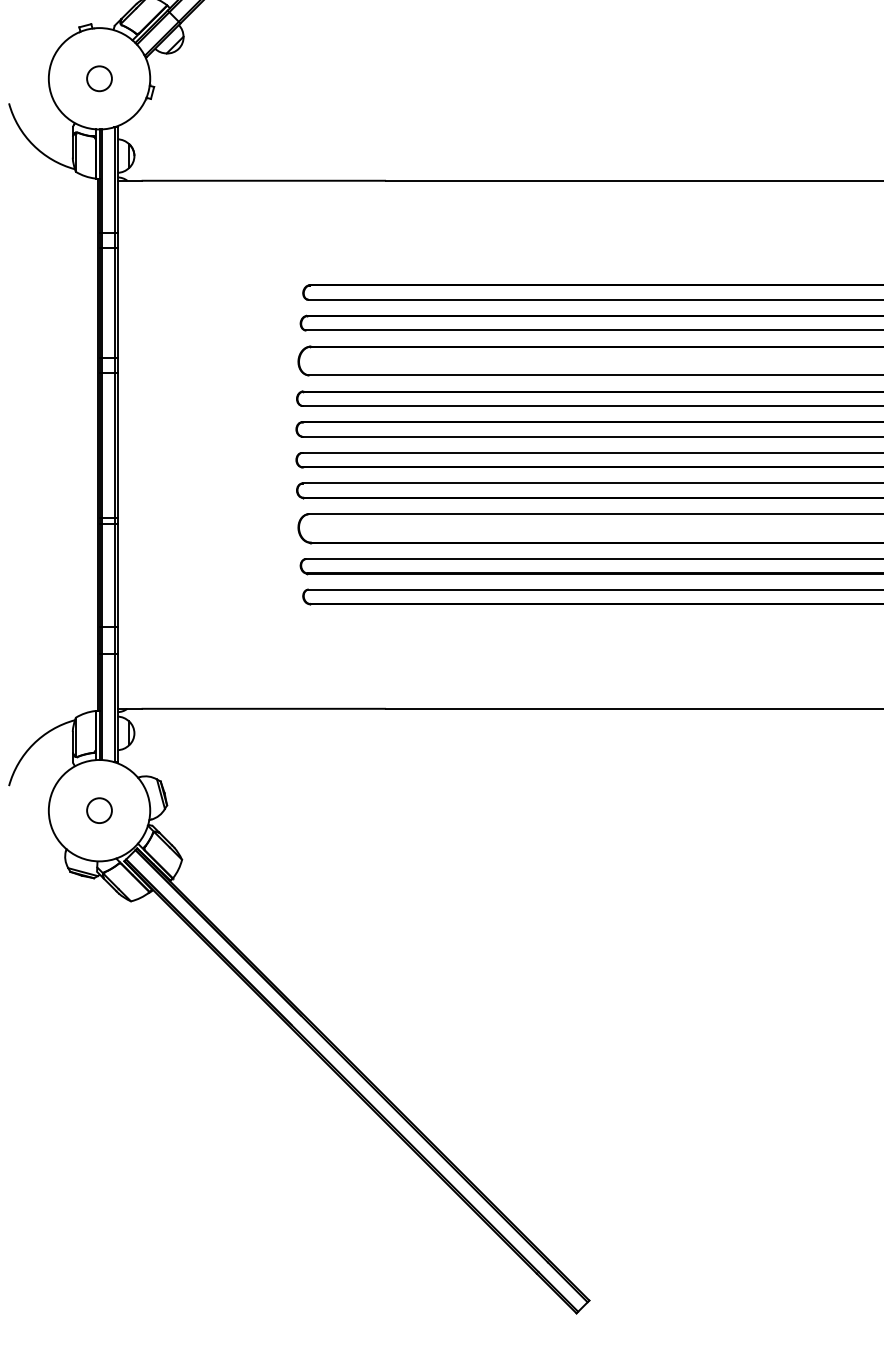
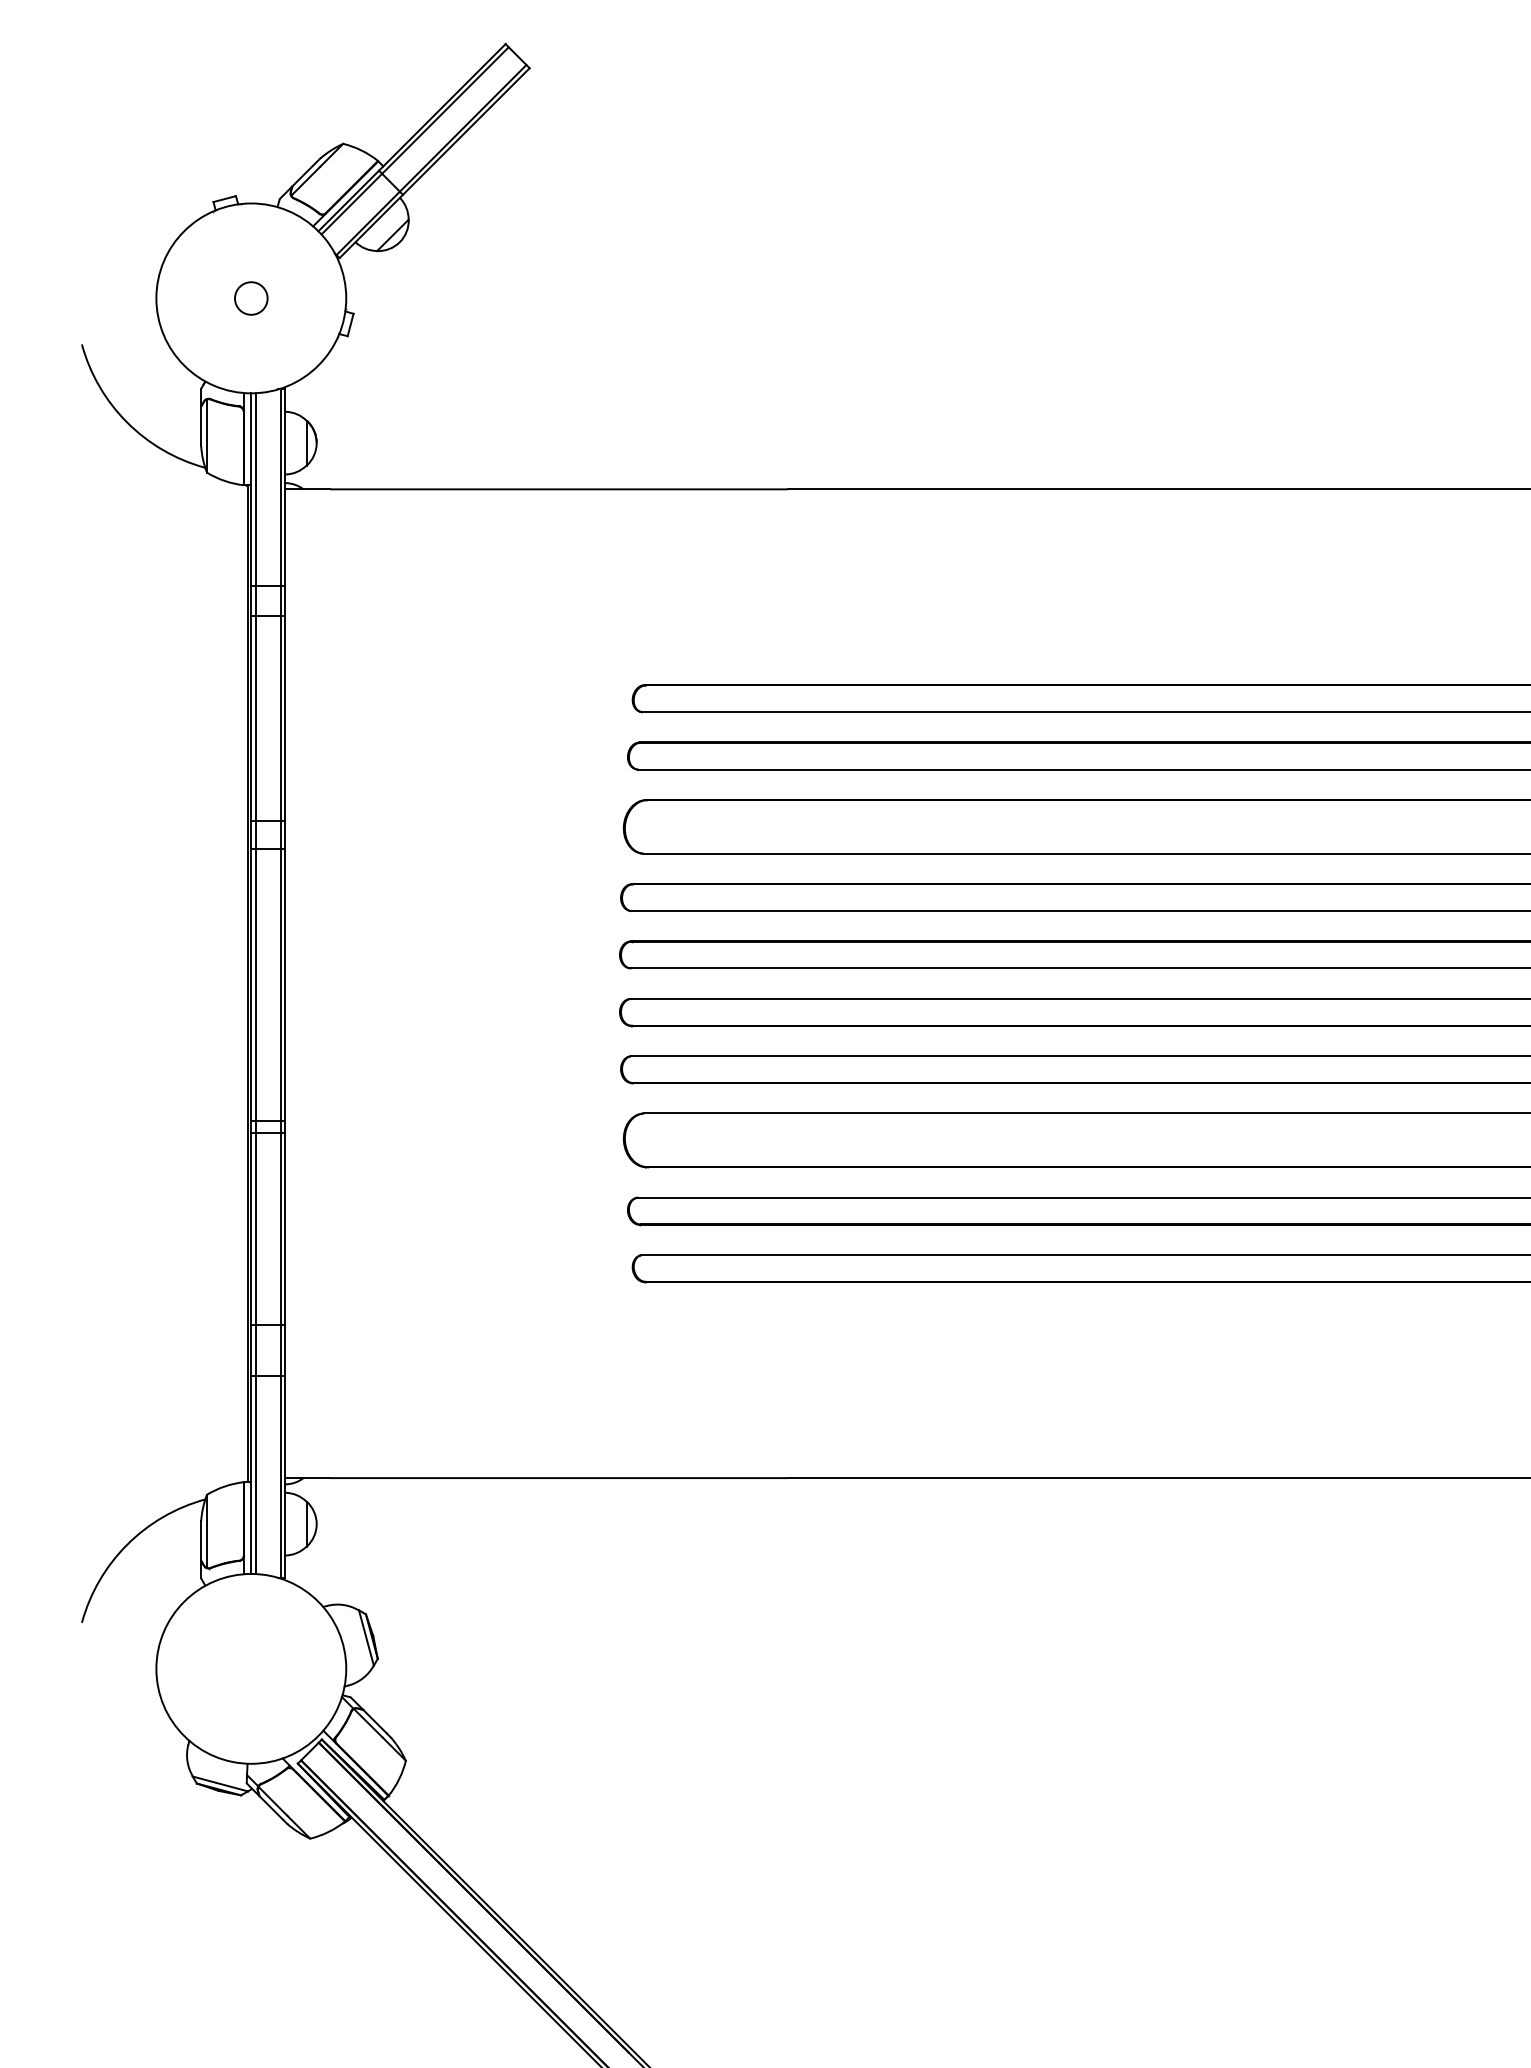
circle: (99, 78) -> (251, 297), size x0.7
circle: (99, 810) -> (251, 1668), removed

